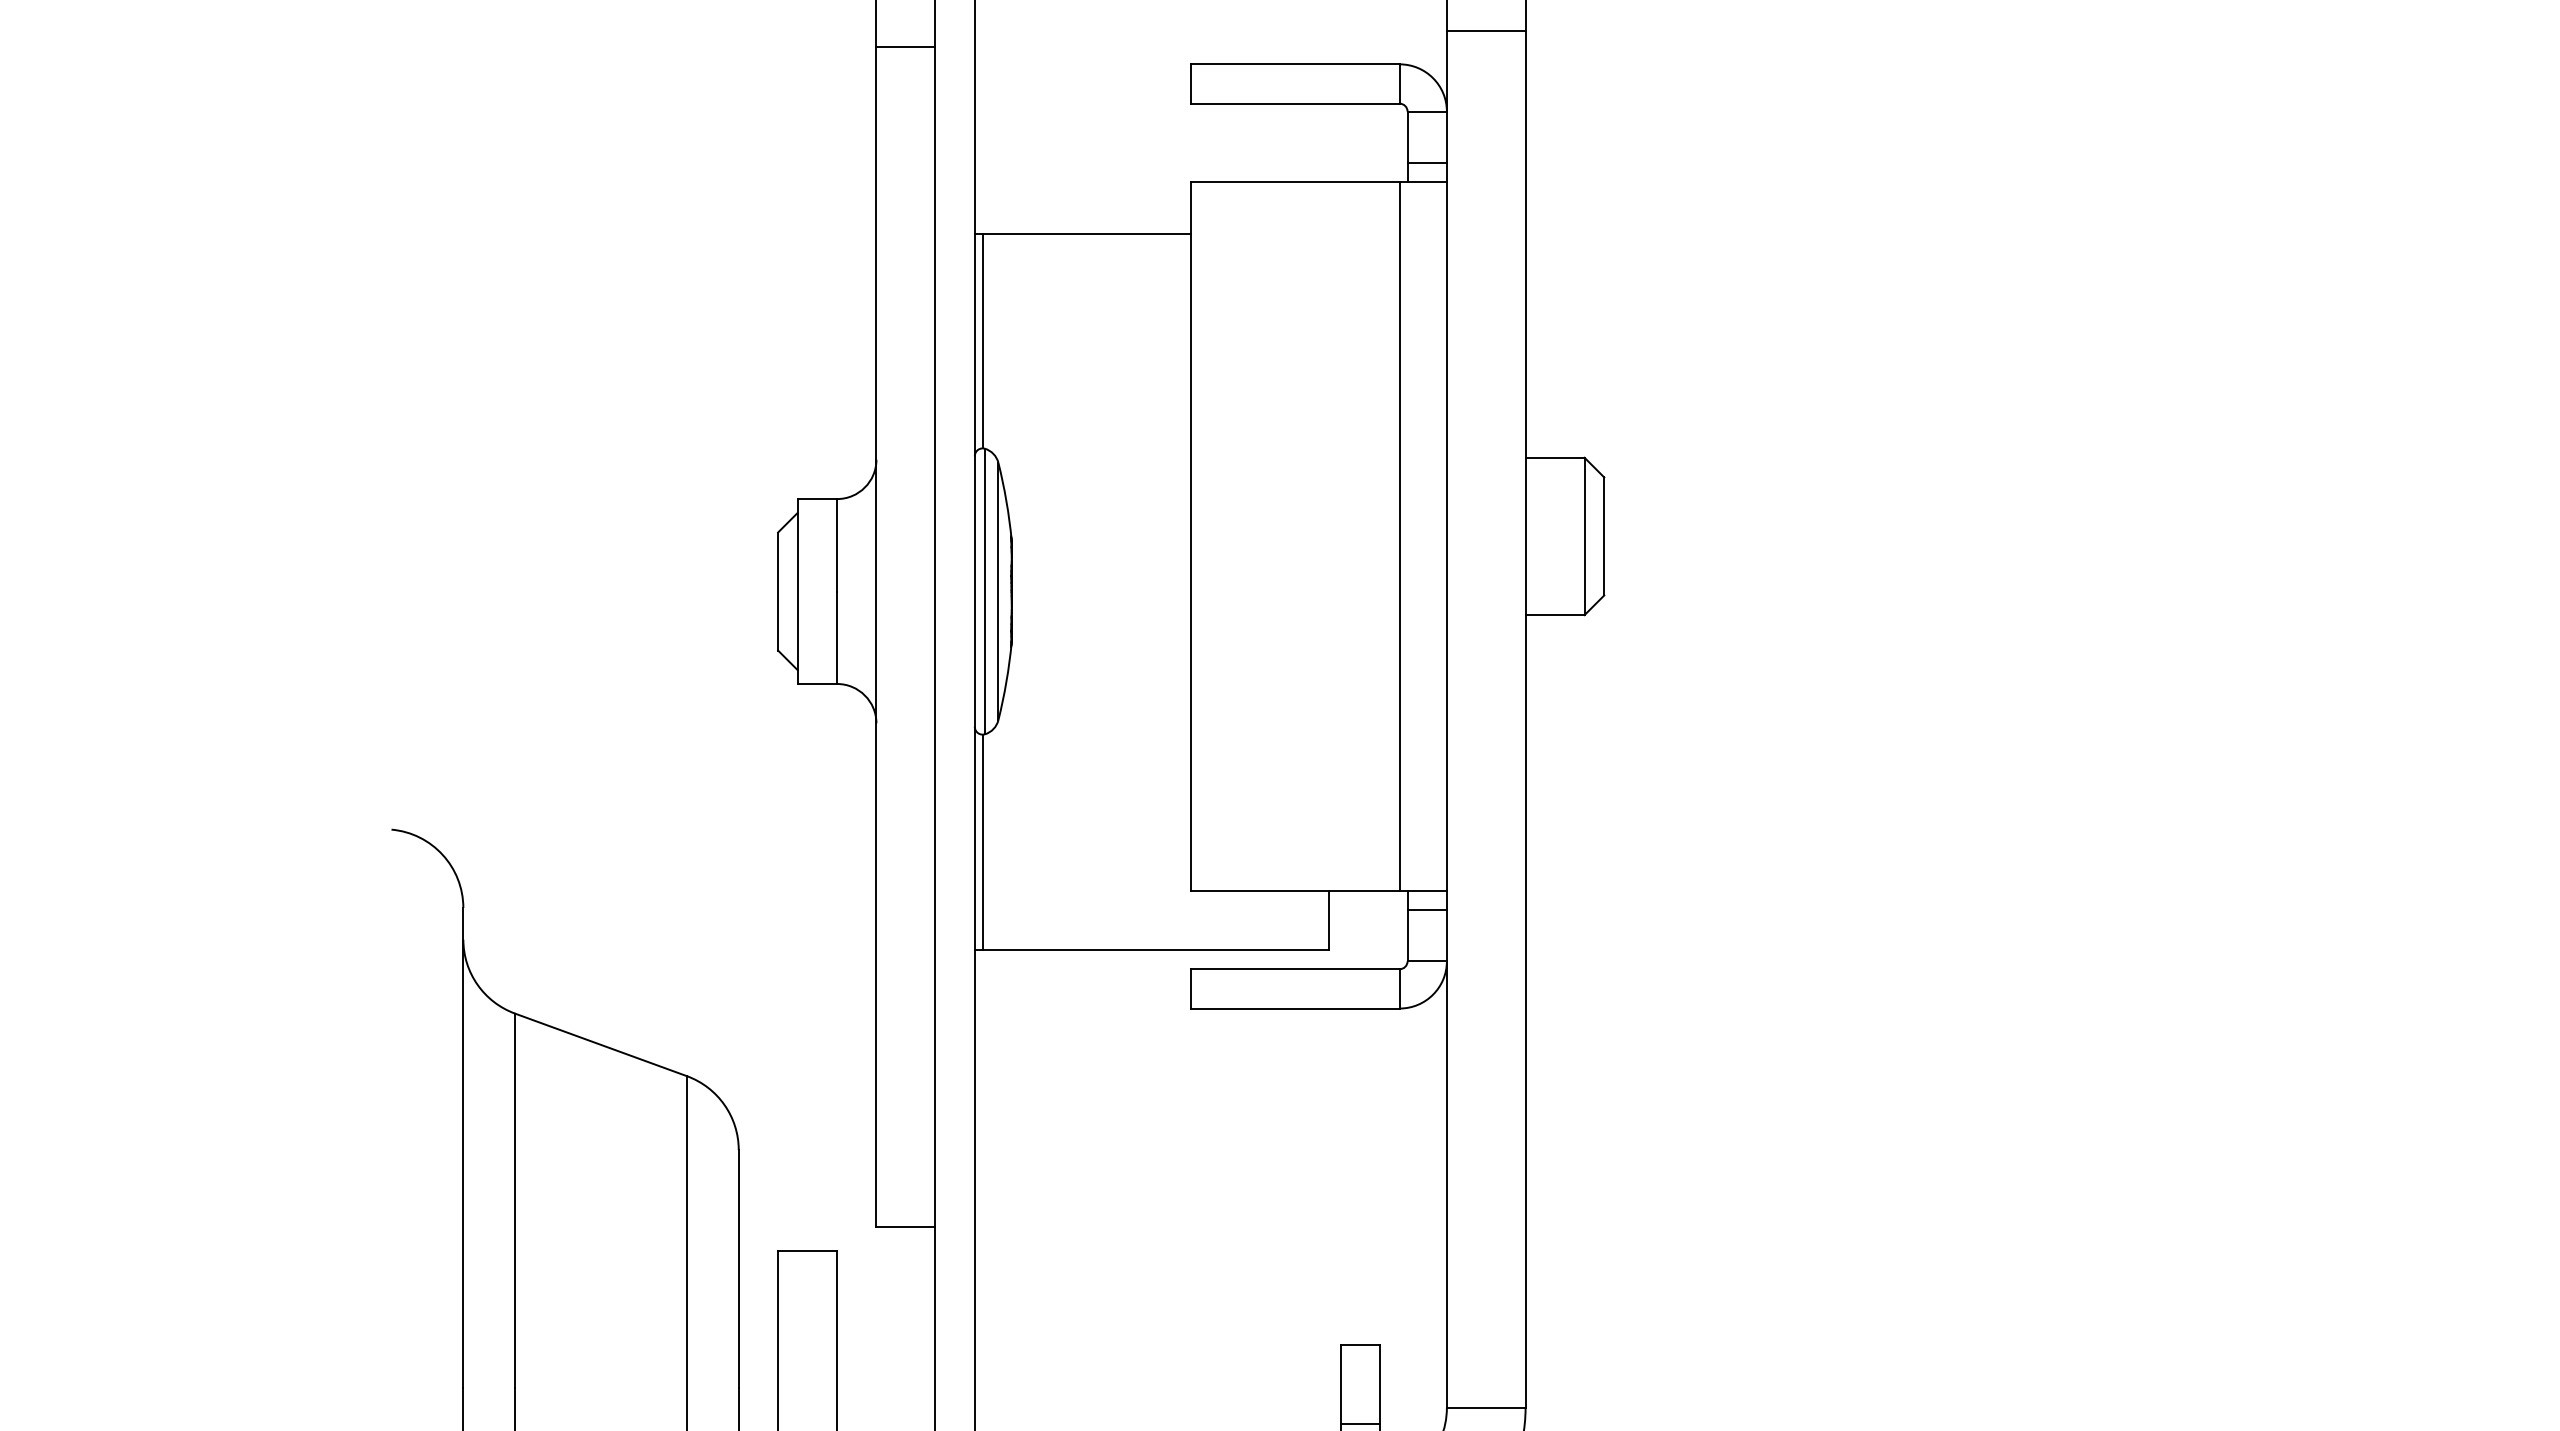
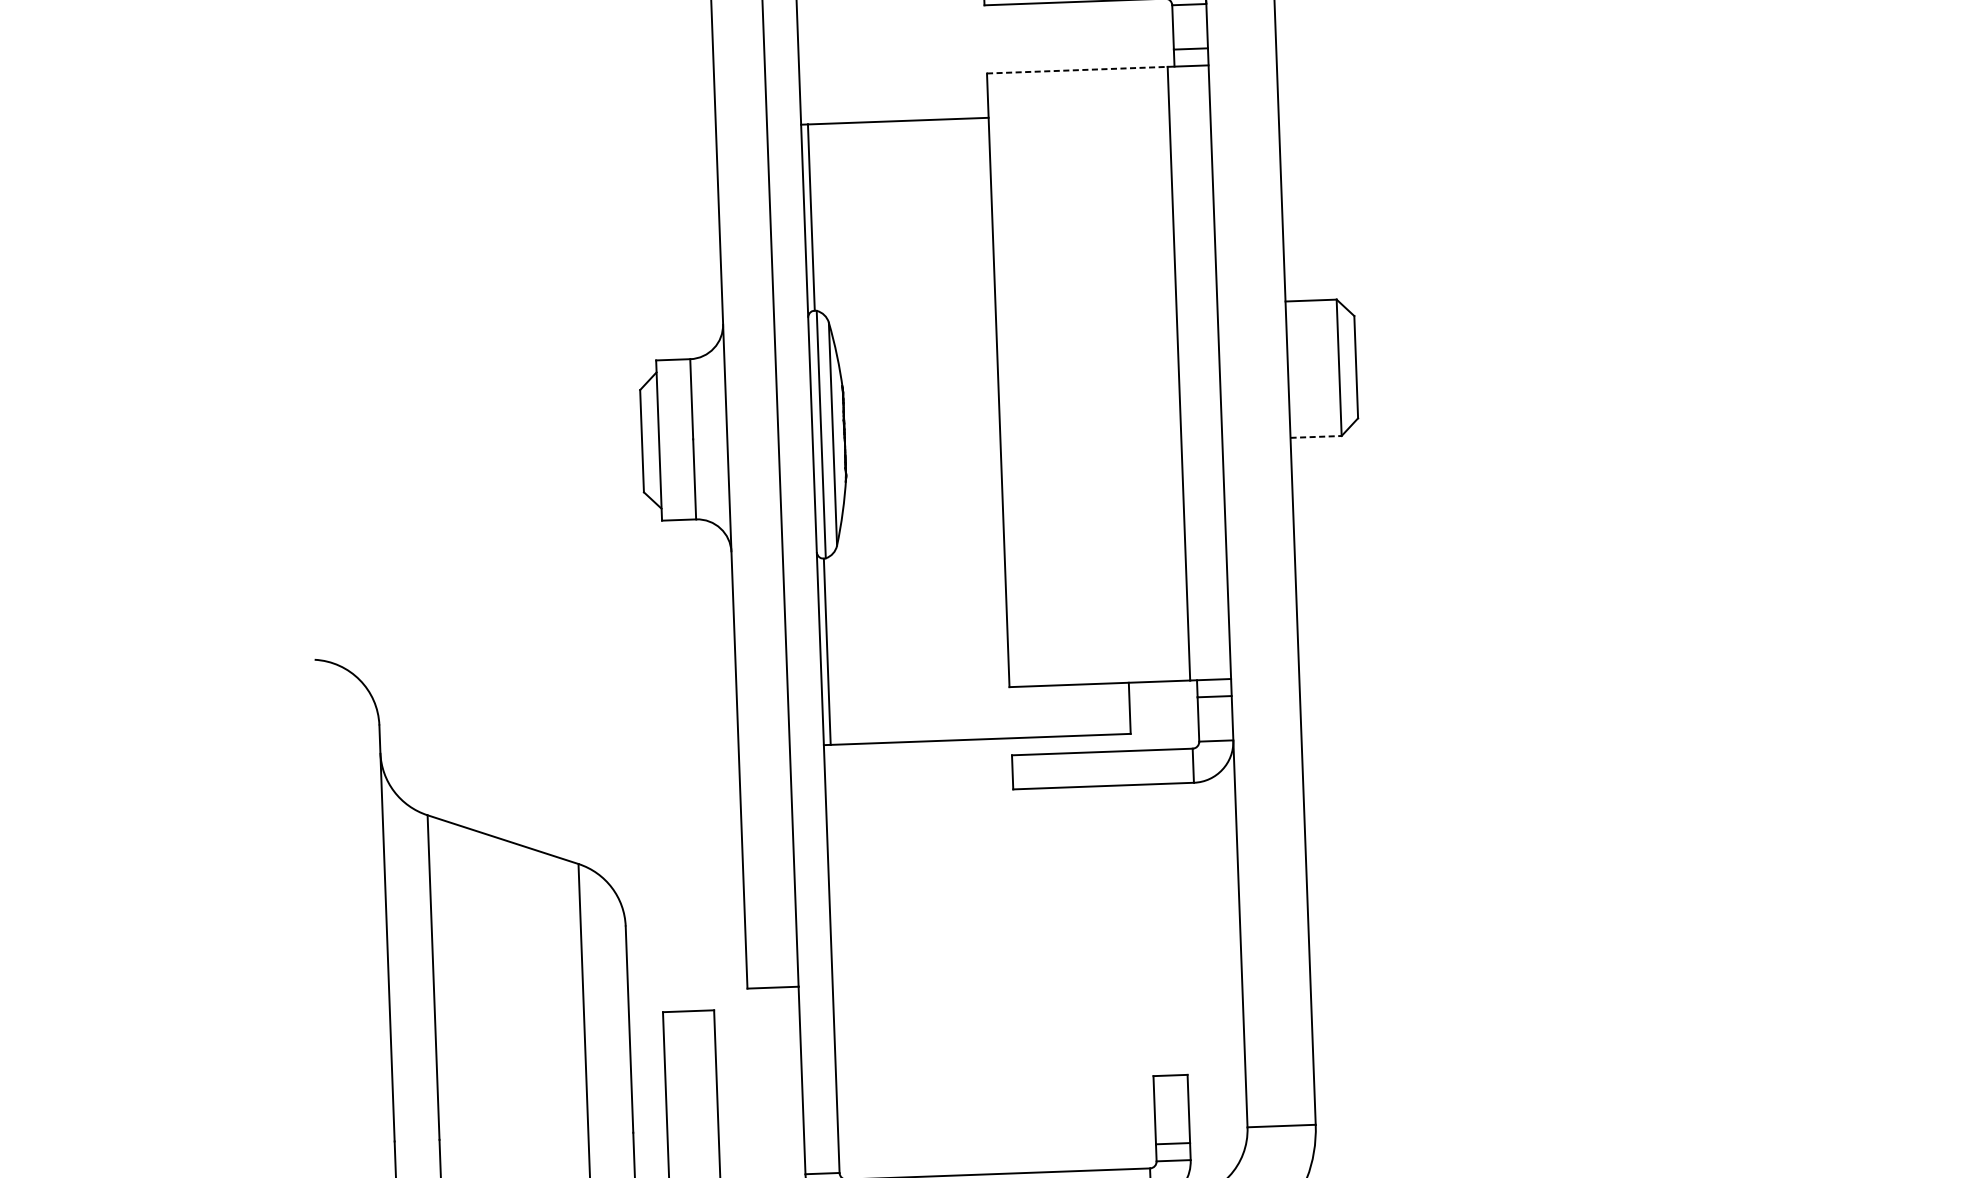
line: (1295, 182) -> (1077, 70), solid -> dashed
line: (1555, 615) -> (1316, 437), solid -> dashed

